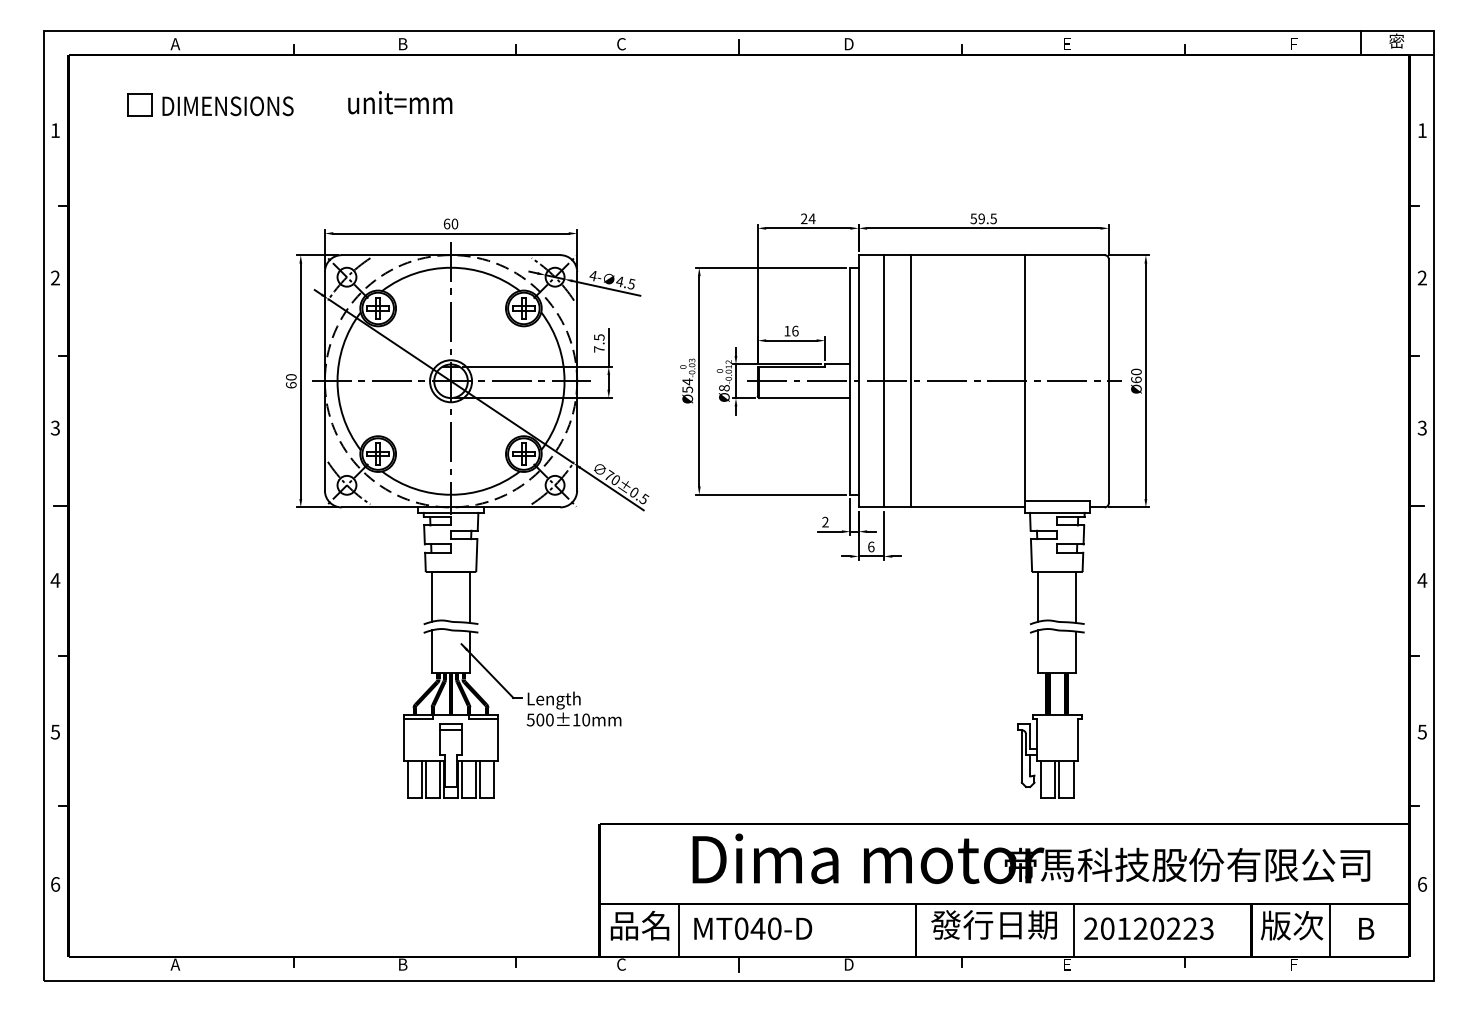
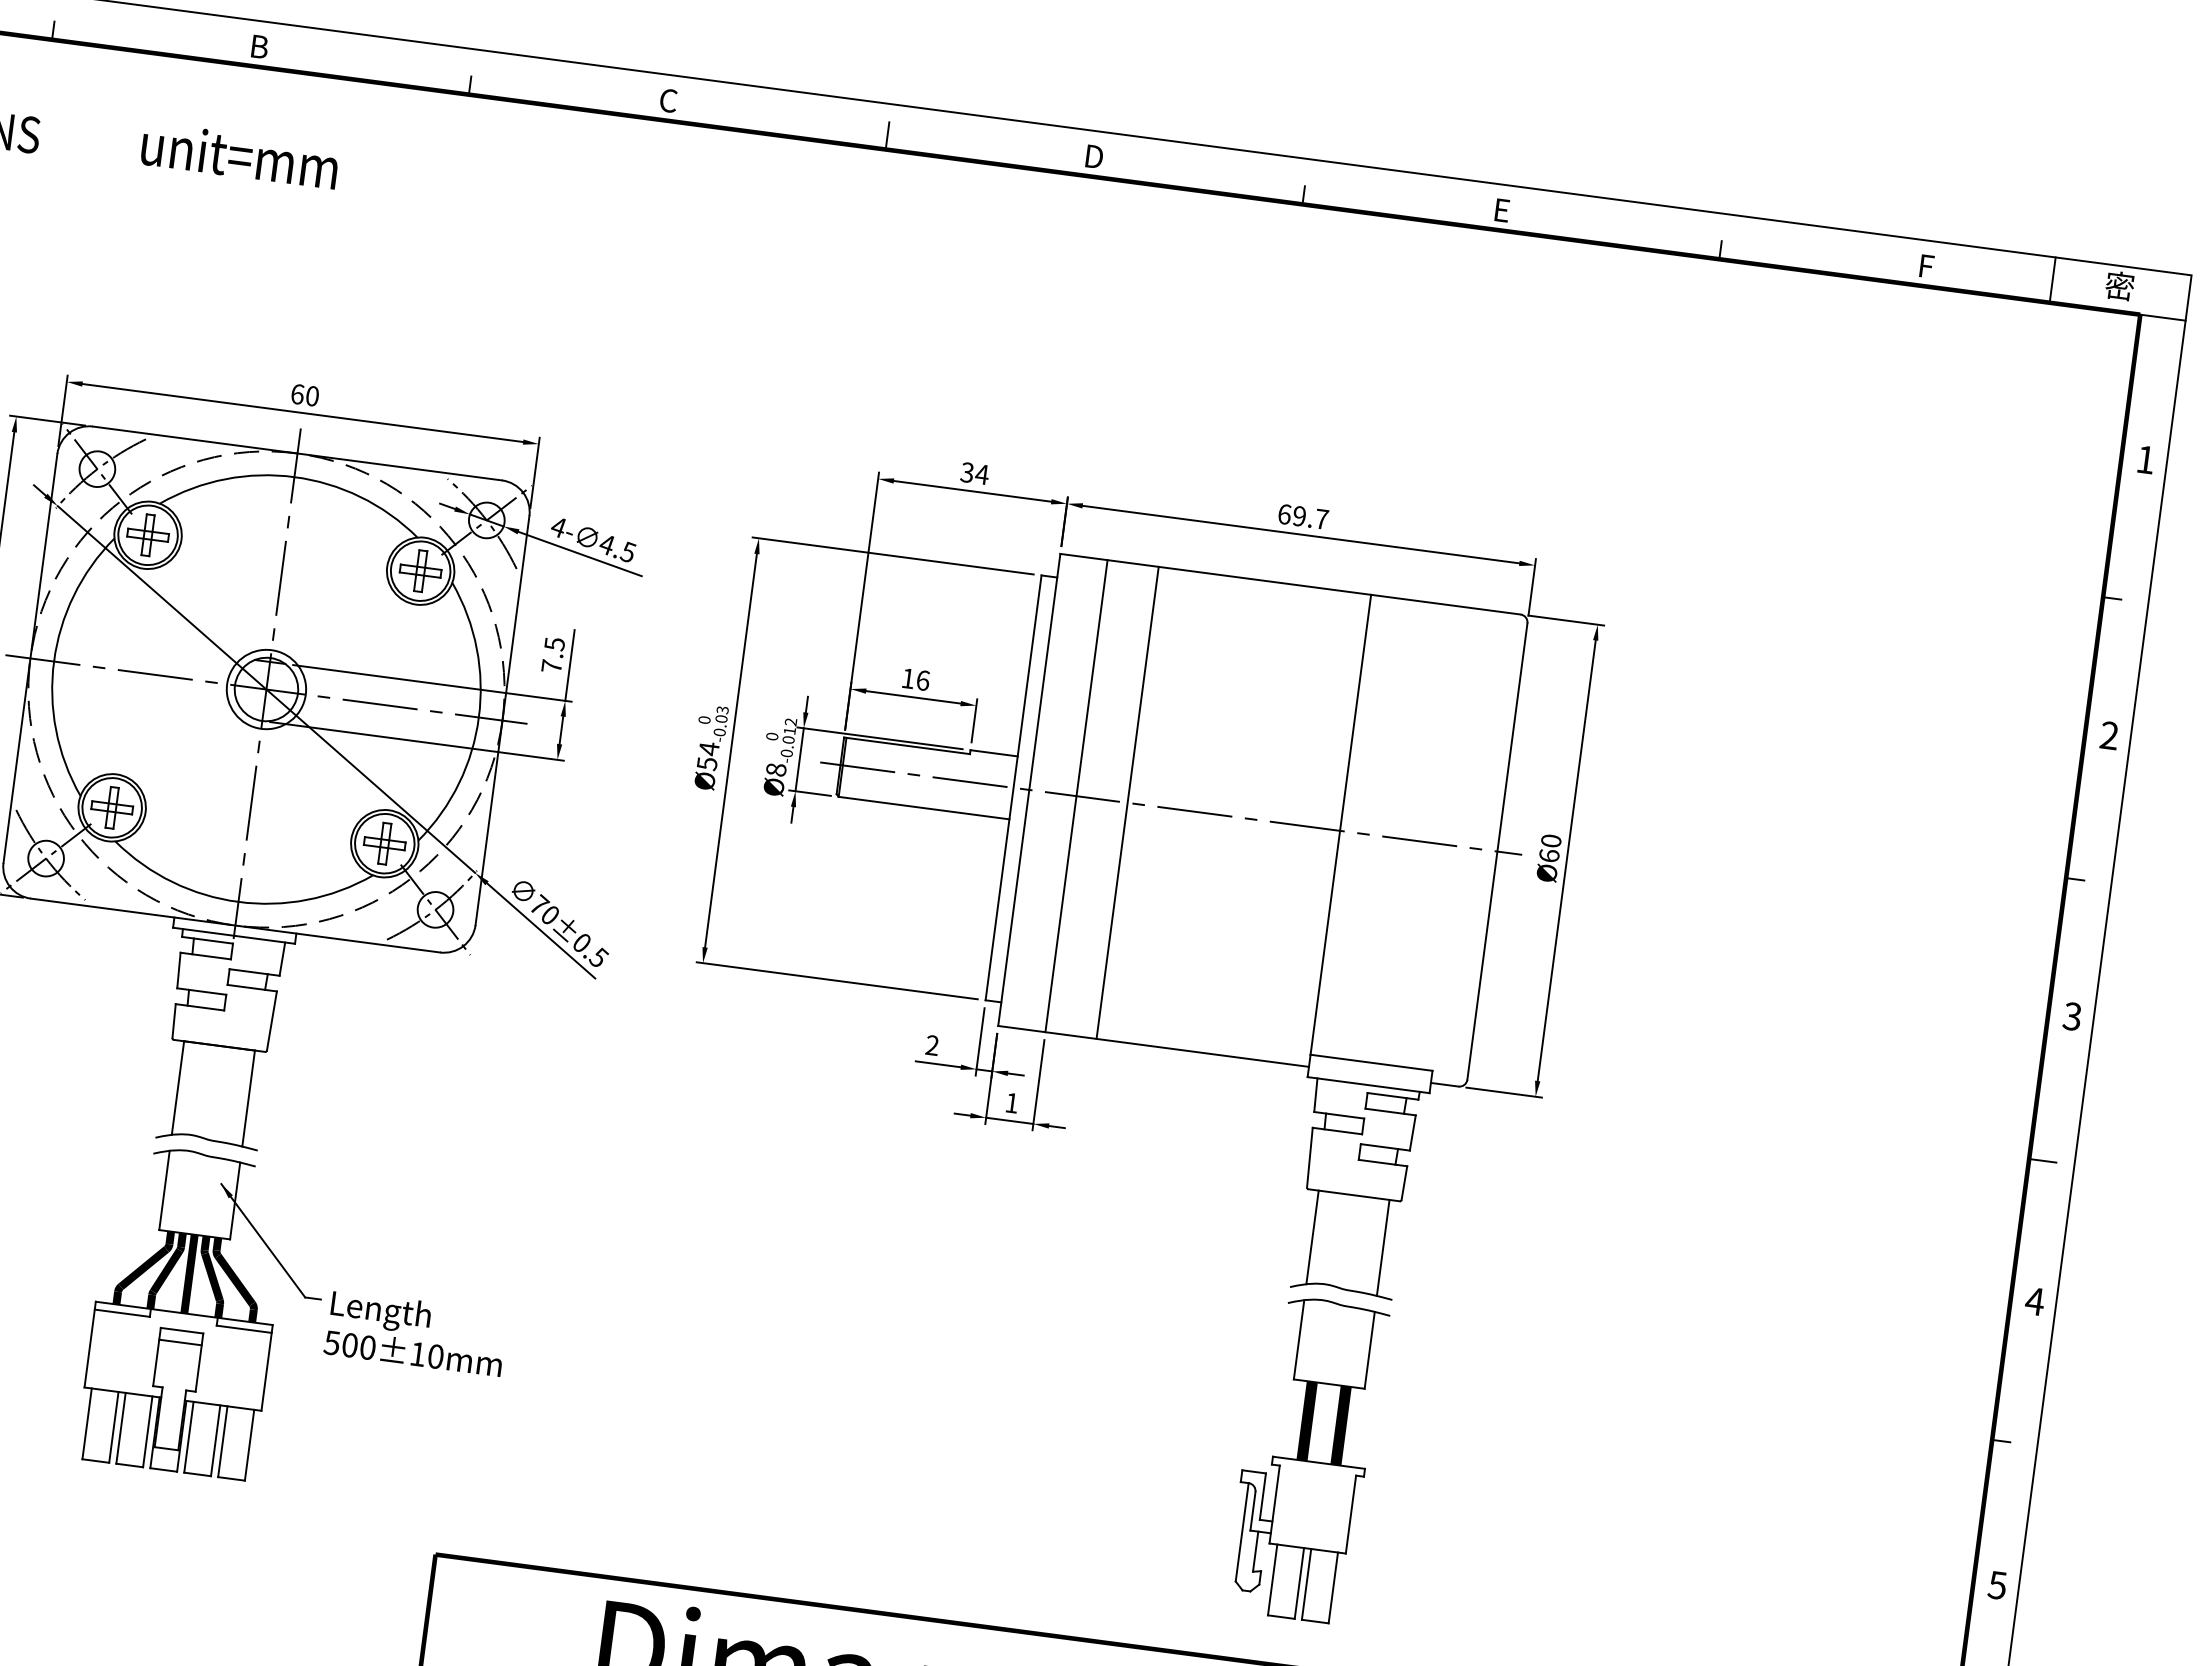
text: (983, 218) -> (1302, 516), 59.5 -> 69.7
text: (804, 219) -> (967, 473), 24 -> 34
text: (871, 546) -> (1012, 1102), 6 -> 1

